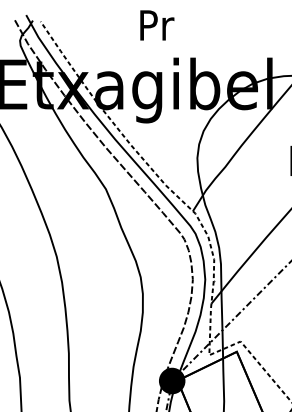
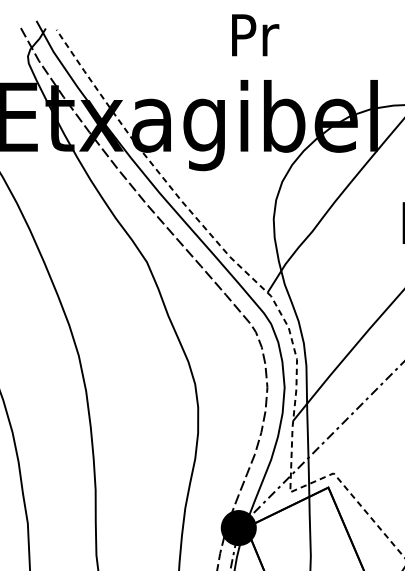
text: (157, 25) -> (255, 35), moved

